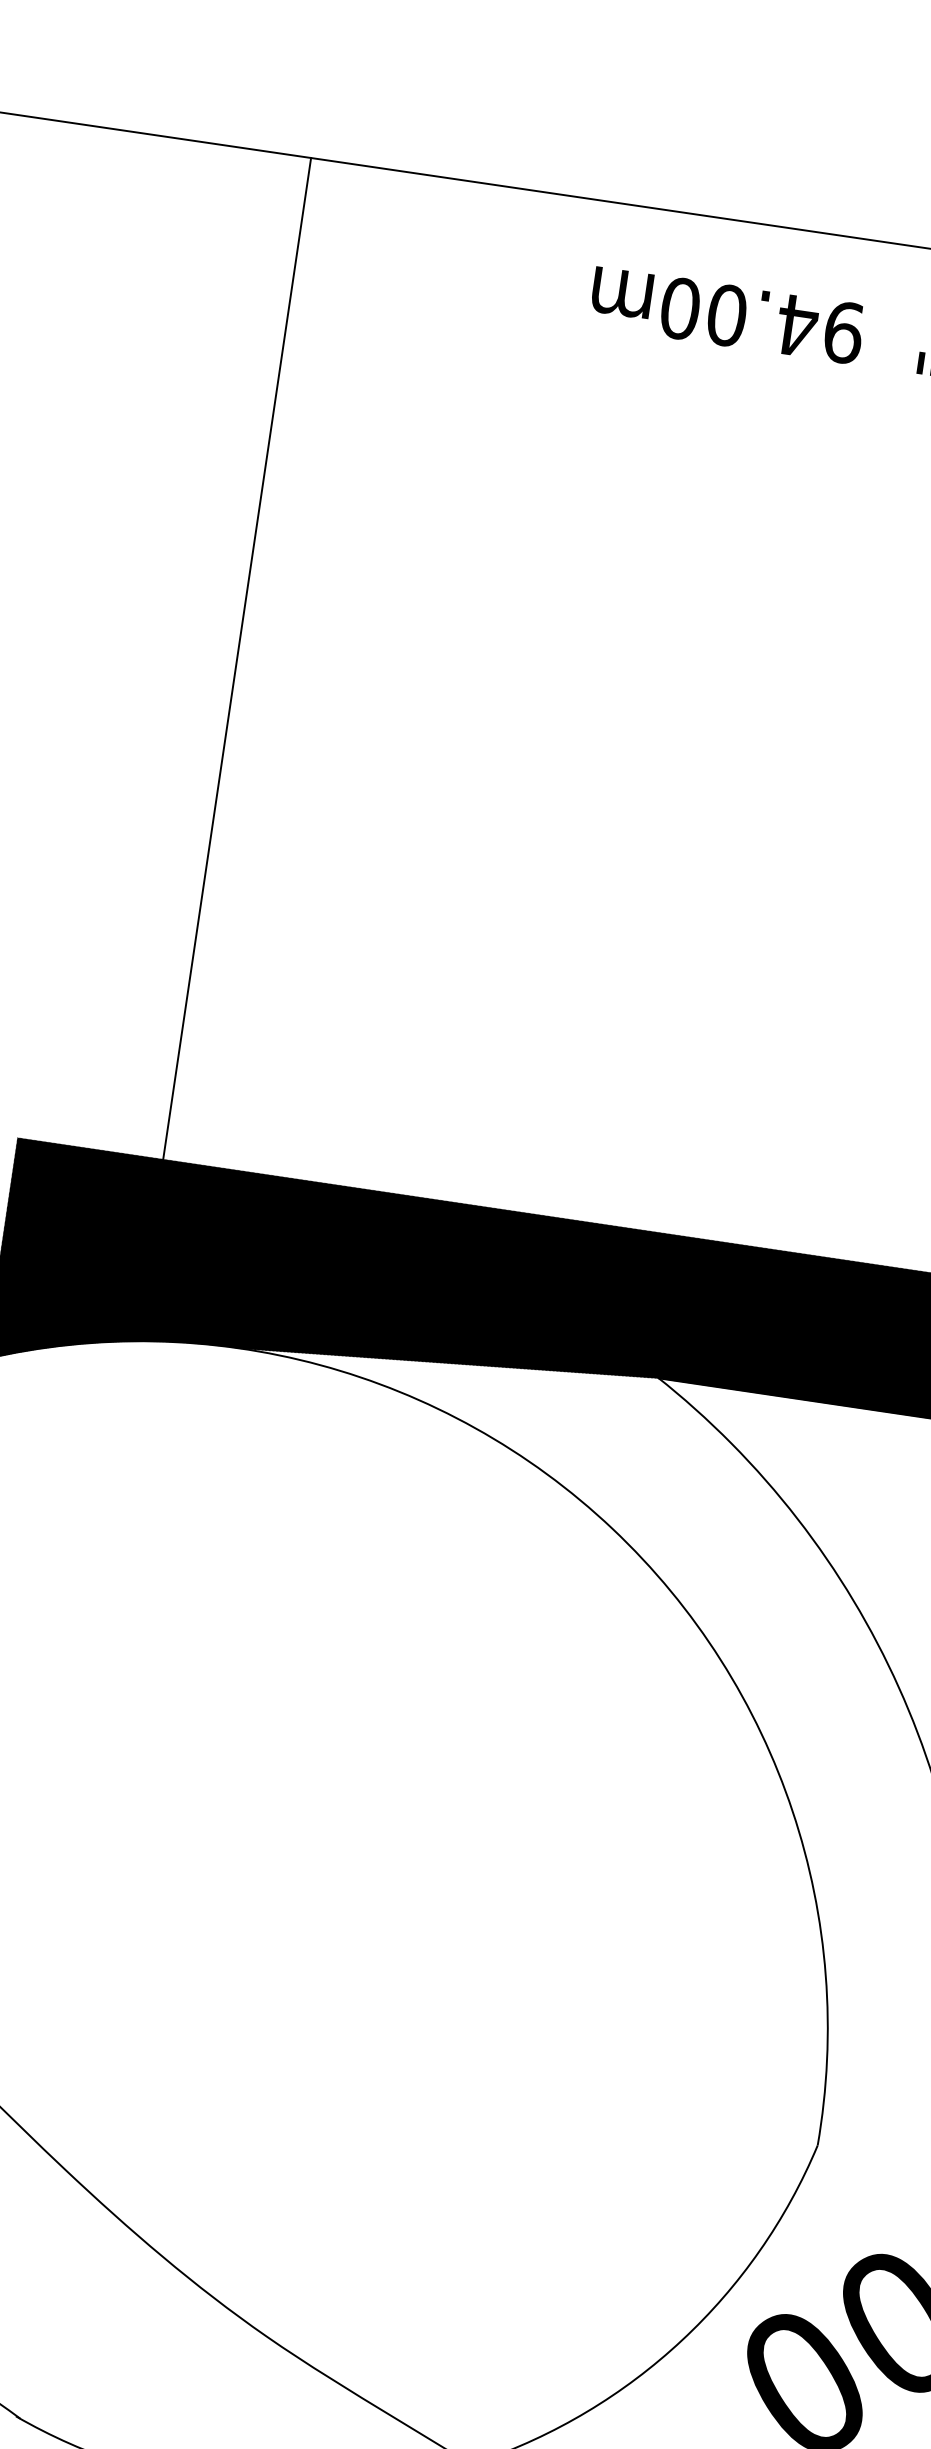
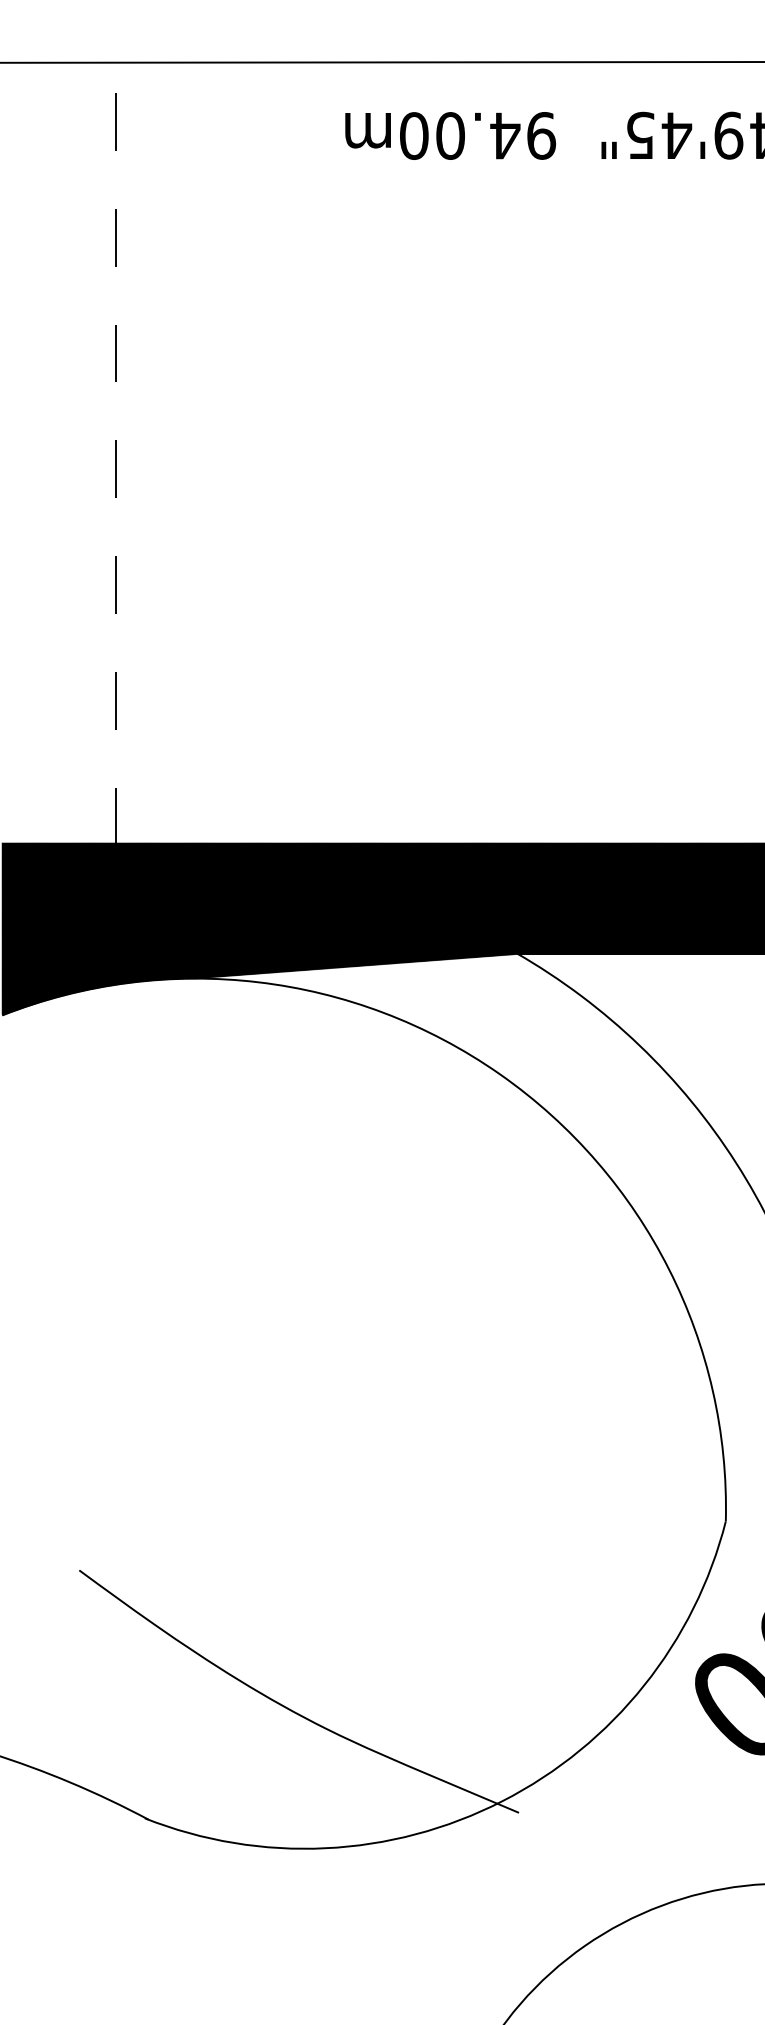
line: (236, 659) -> (115, 453), solid -> dashed

